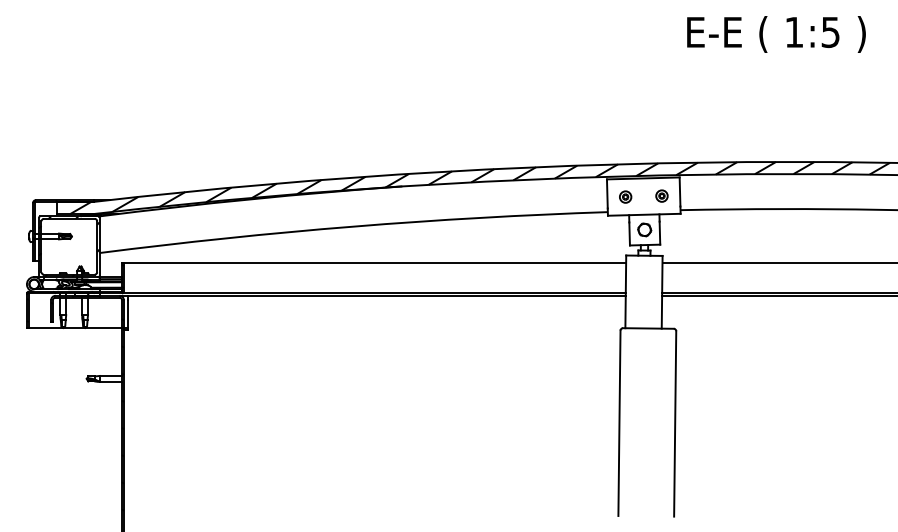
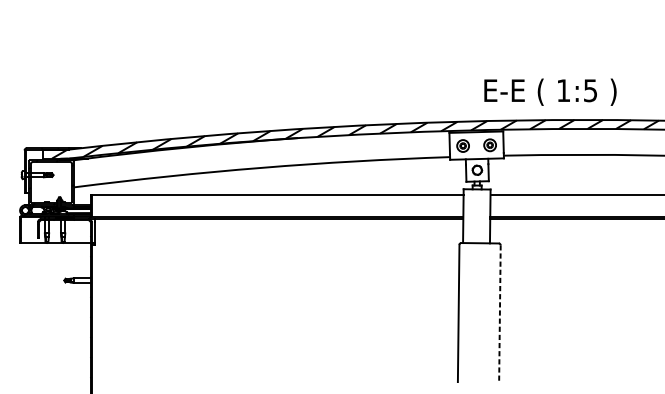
text: (776, 34) -> (550, 92), moved
part: (661, 195) -> (489, 144), size x1.4
part: (625, 196) -> (463, 145), size x1.4
line: (675, 423) -> (500, 313), solid -> dashed

